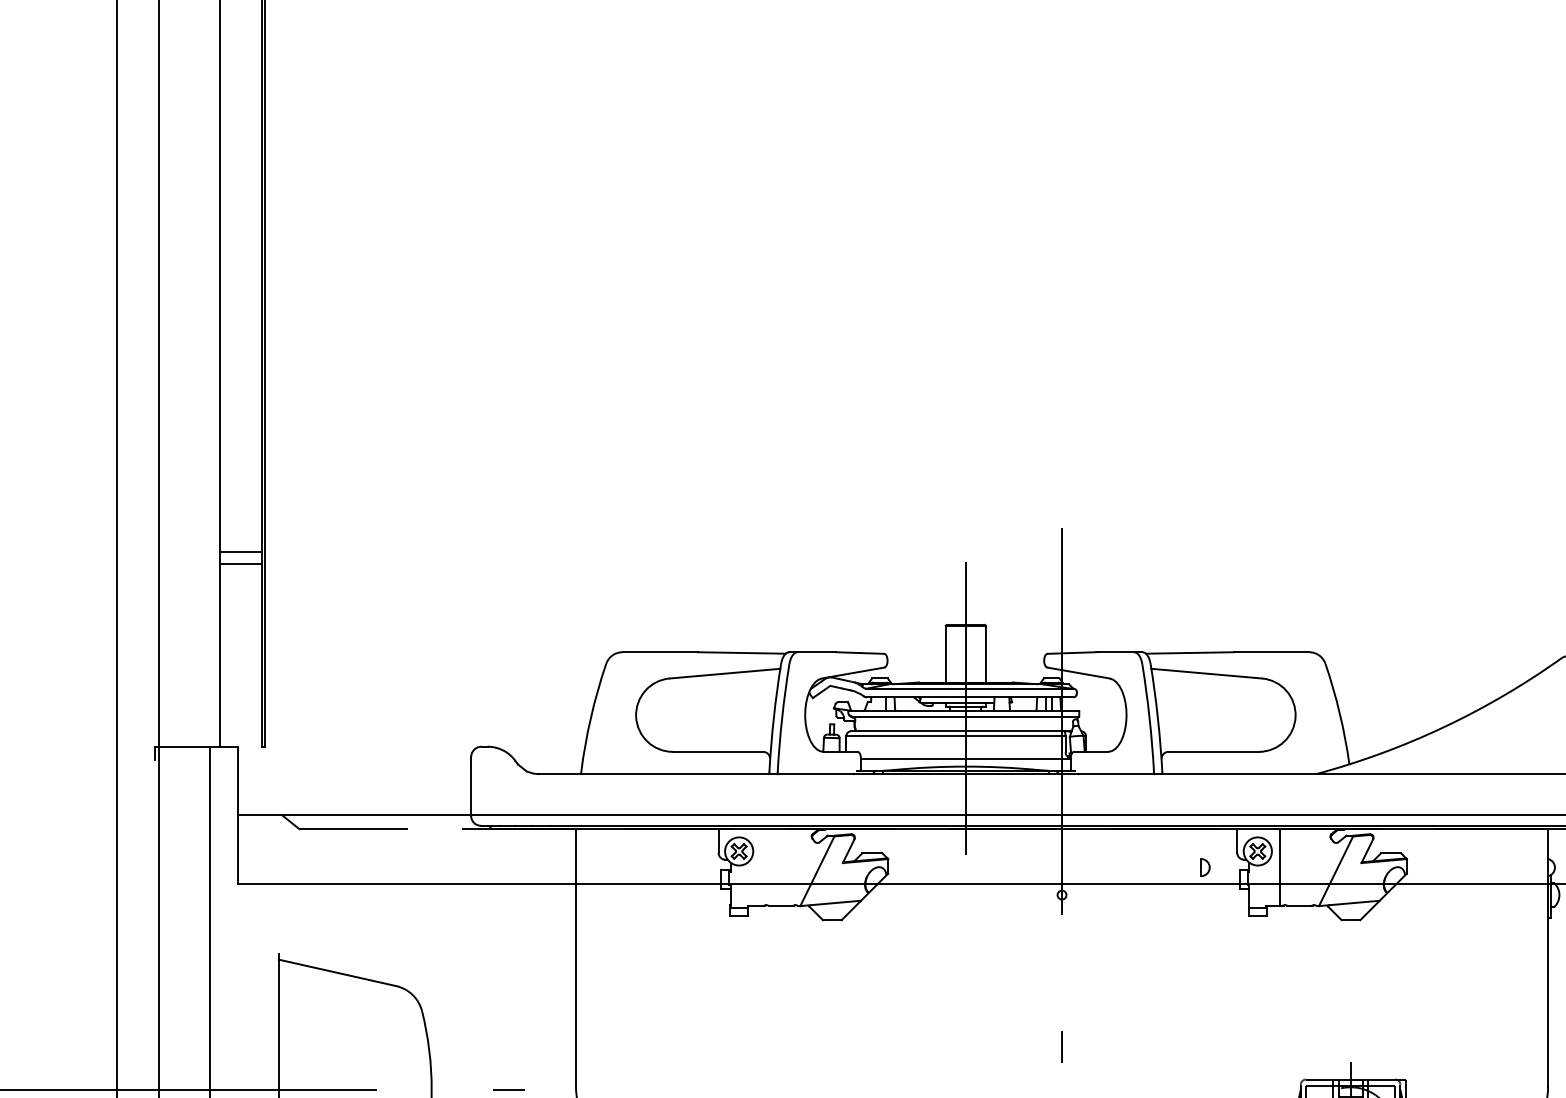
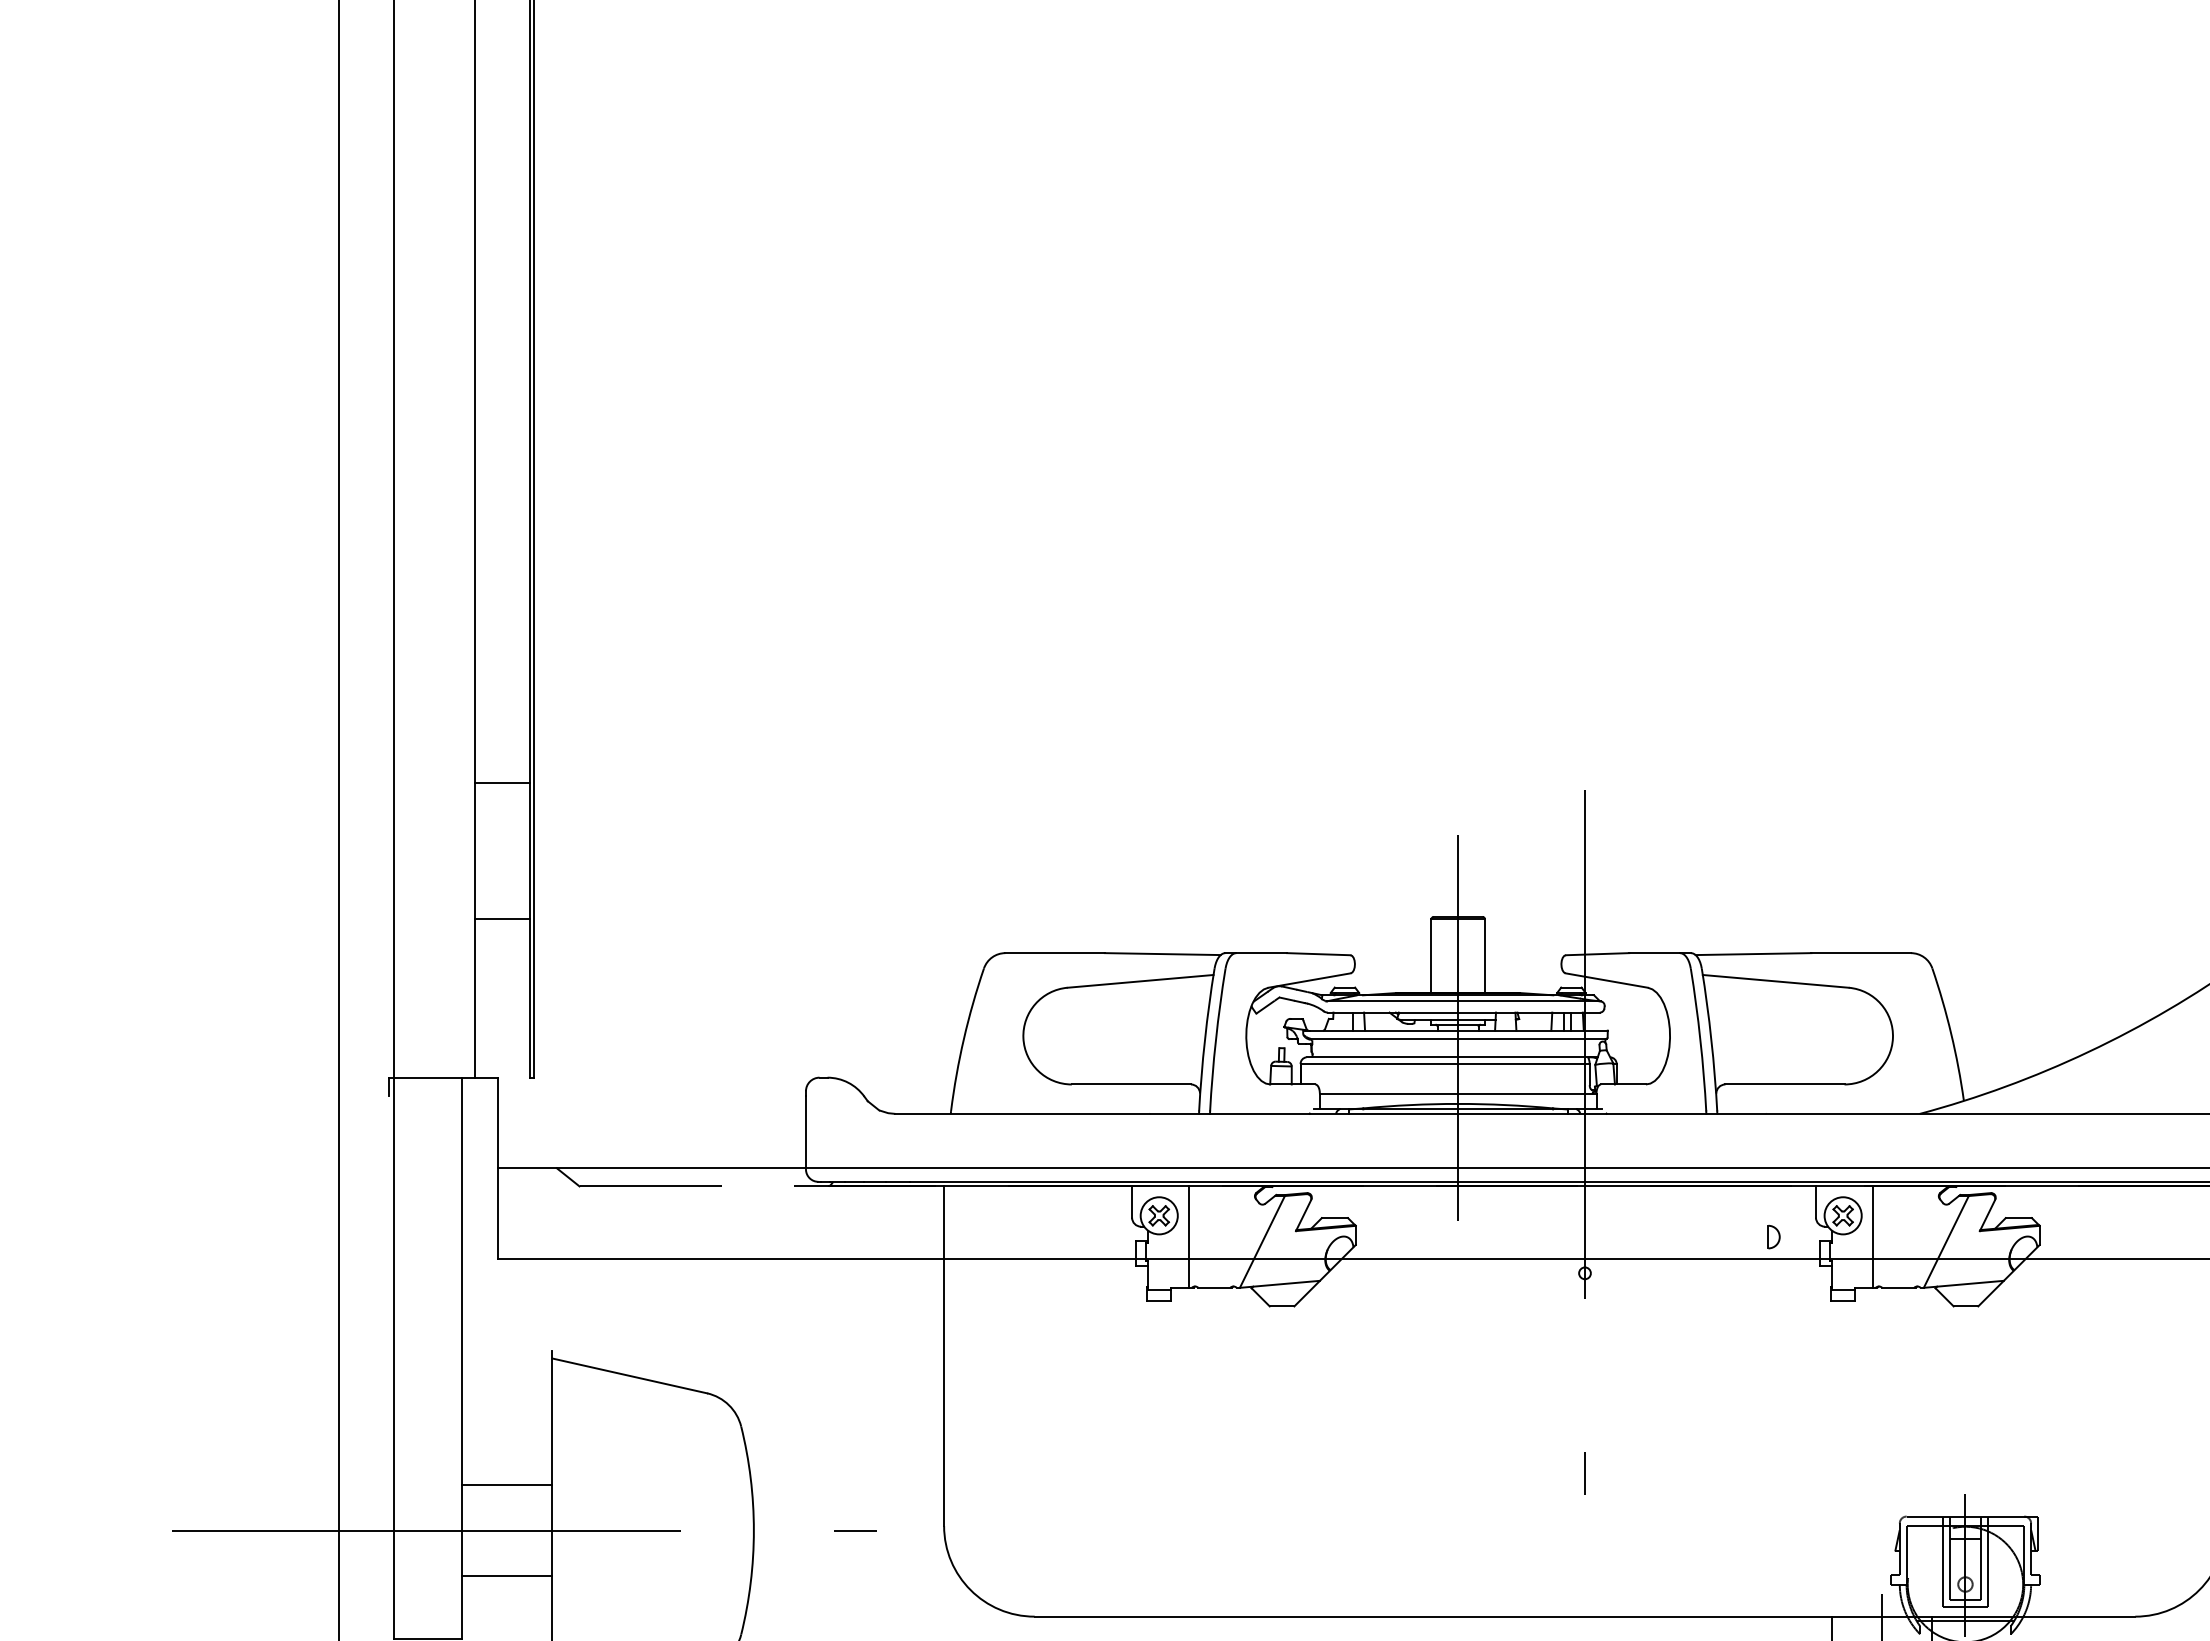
line: (241, 552) -> (502, 919), moved
line: (241, 564) -> (502, 783), moved
line: (761, 867) -> (1188, 1236), added
line: (244, 1055) -> (506, 1485), added

